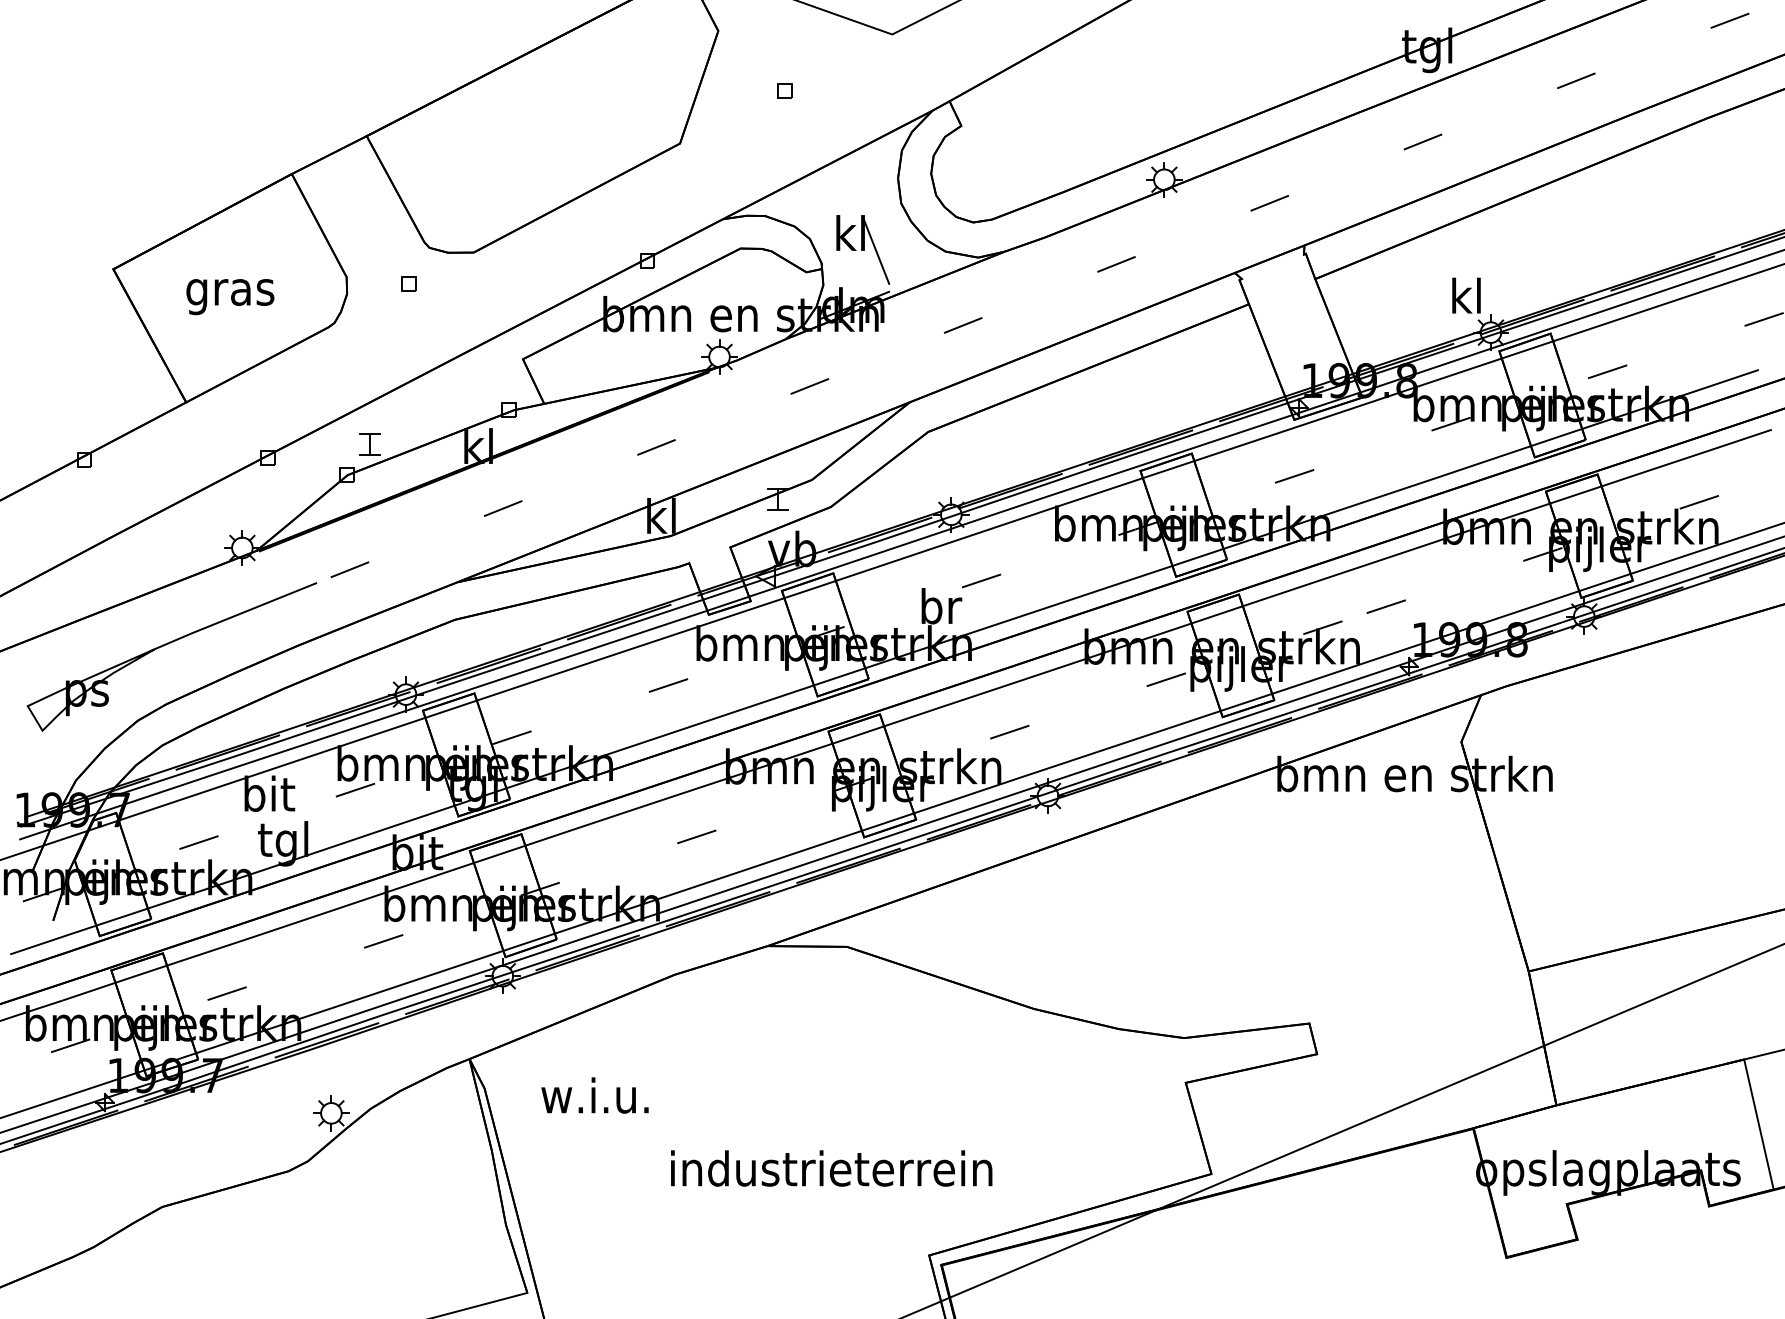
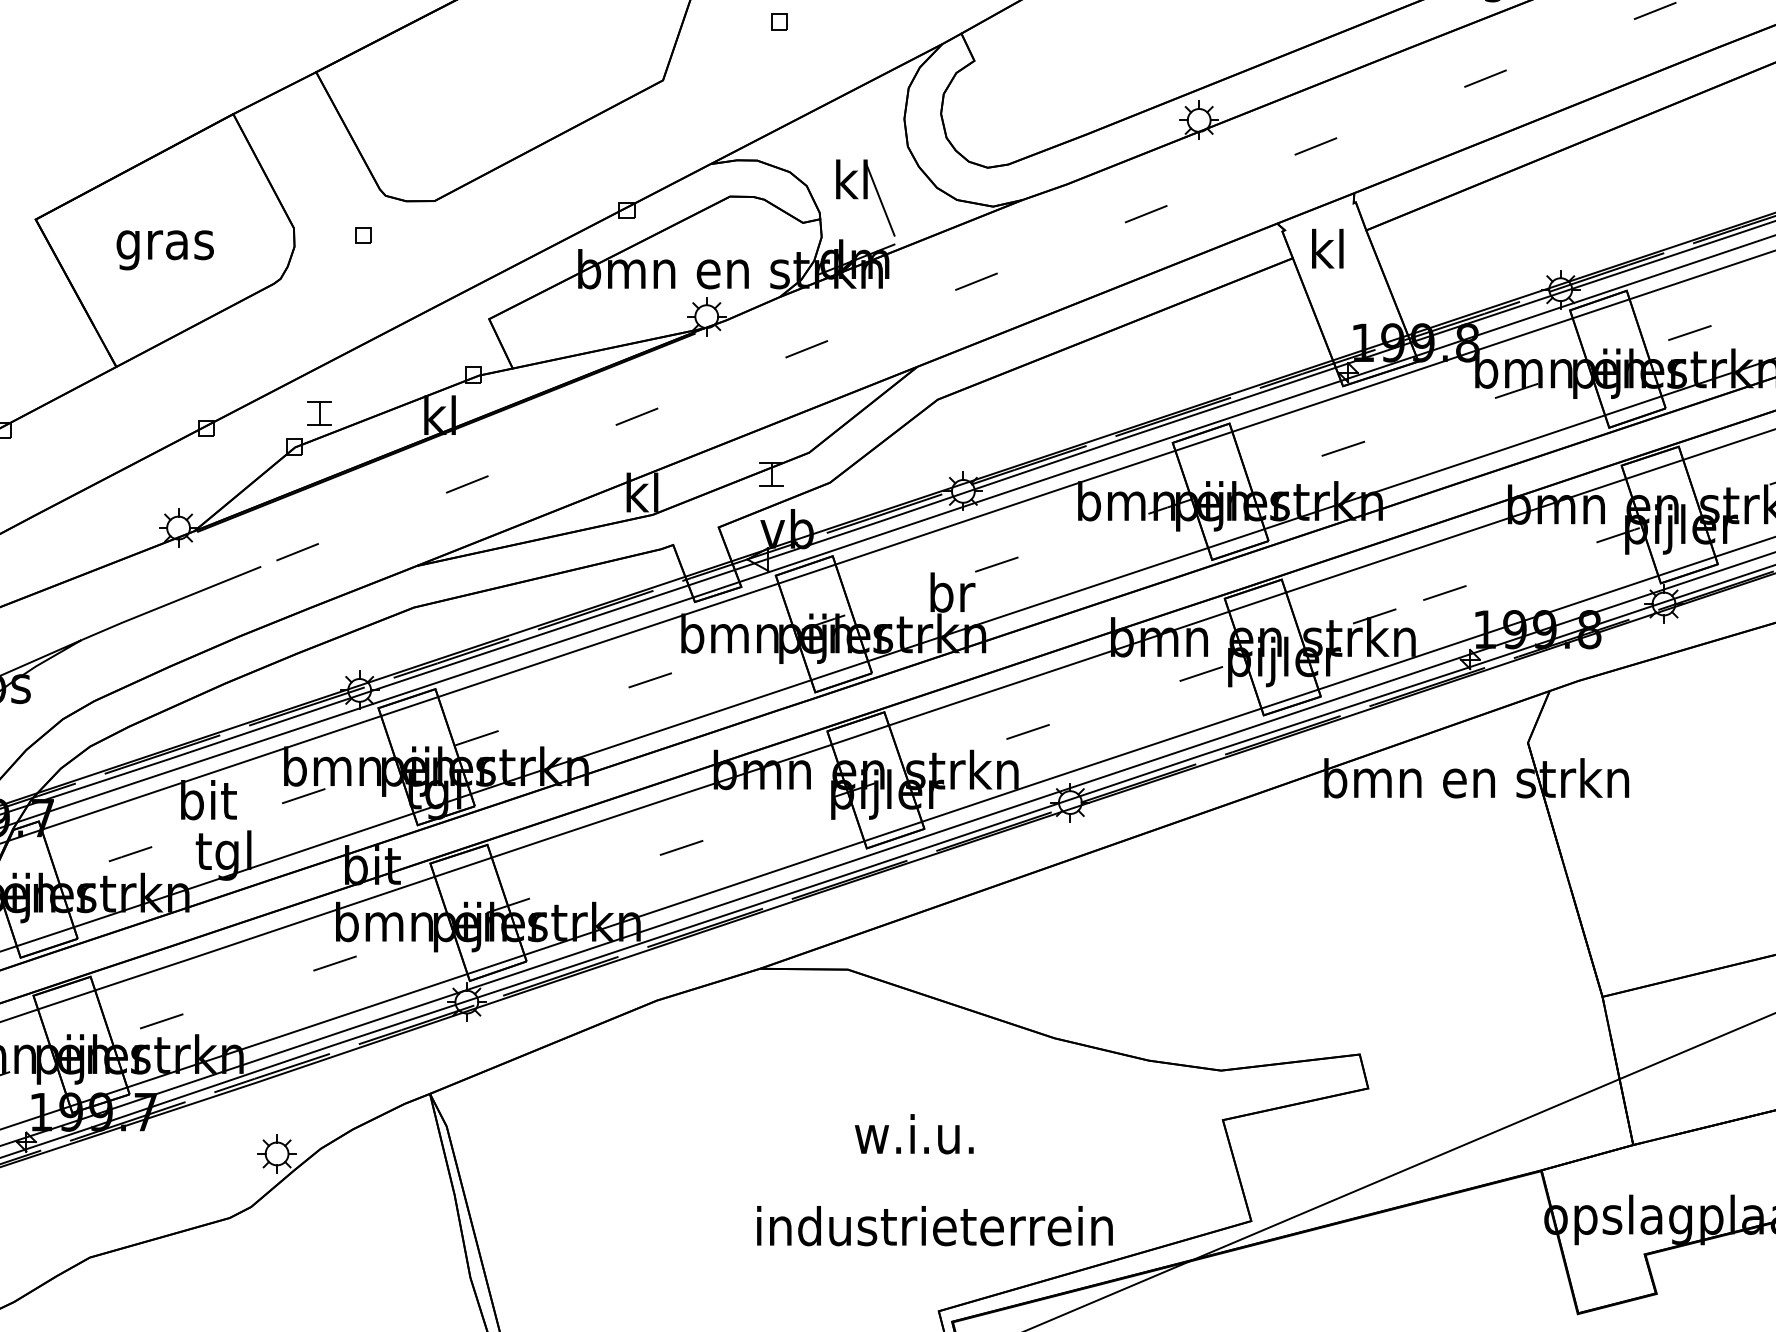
text: (1466, 295) -> (1327, 248), moved
text: (594, 1095) -> (913, 1134), moved
text: (831, 1168) -> (934, 1226), moved

